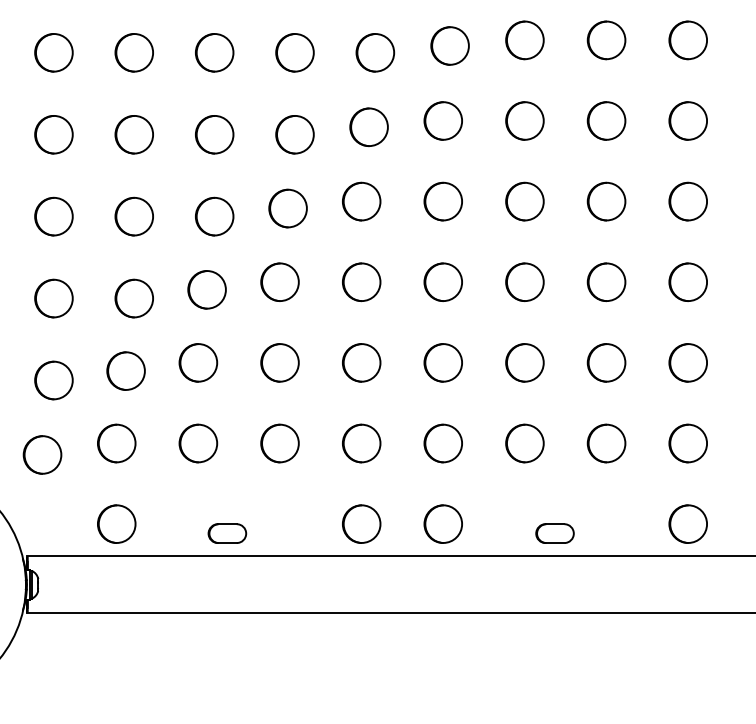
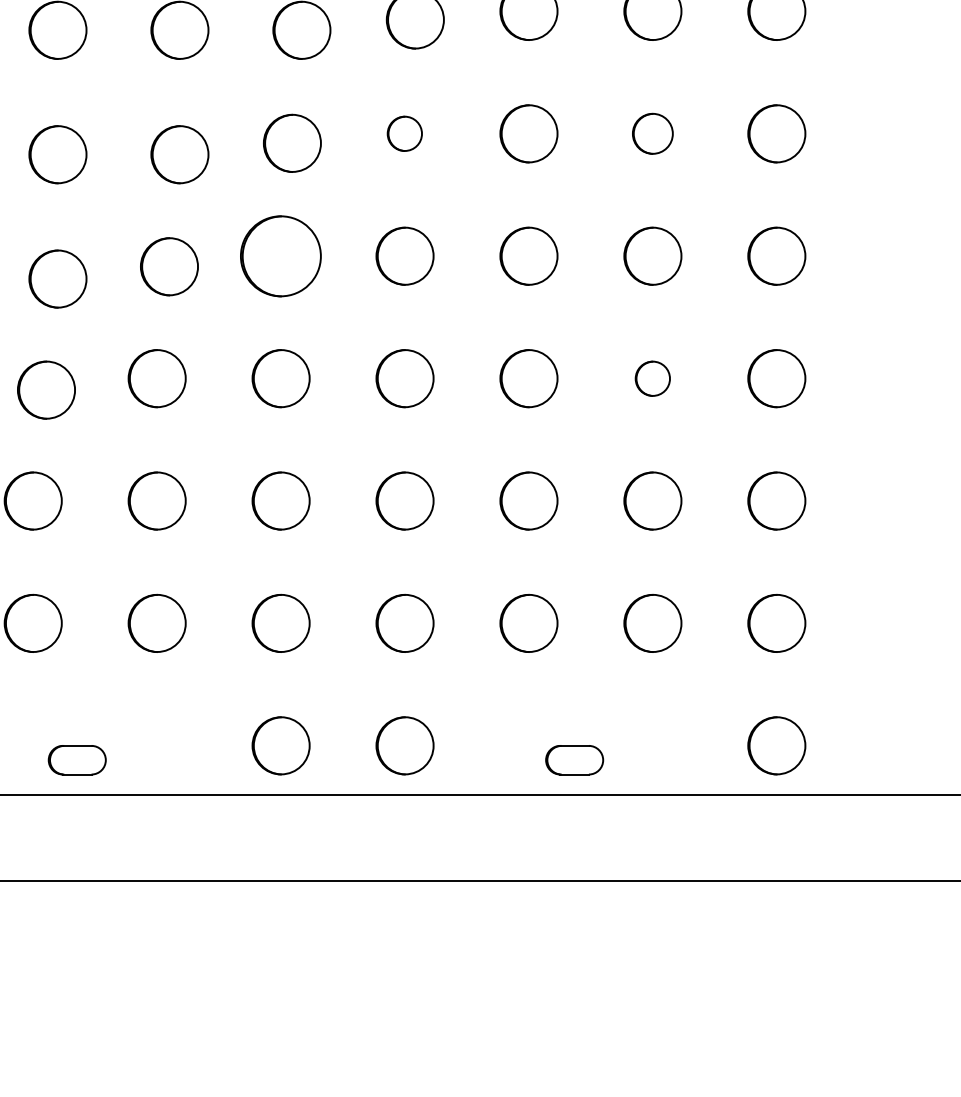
circle: (442, 120) -> (403, 133), size x0.6
part: (606, 120) -> (652, 133), size x0.7
part: (361, 201) -> (280, 256), size x1.4
part: (606, 282) -> (652, 379), size x0.6

